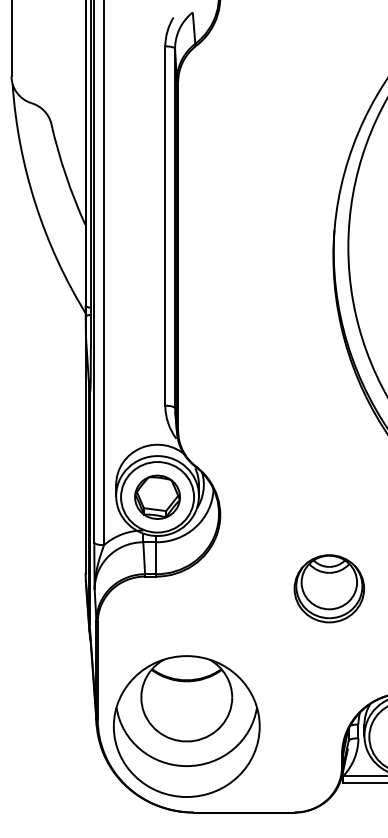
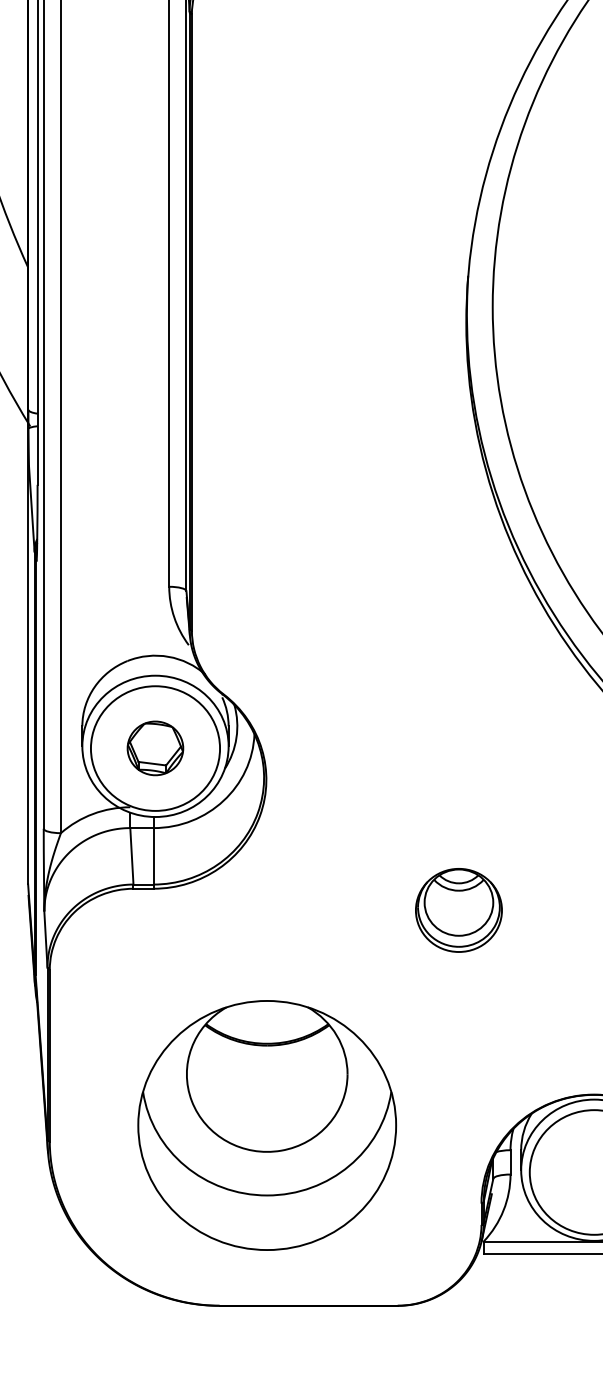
part: (157, 496) -> (155, 747), size x0.7
part: (328, 588) -> (457, 909), size x0.7
part: (186, 726) -> (266, 1125), moved

